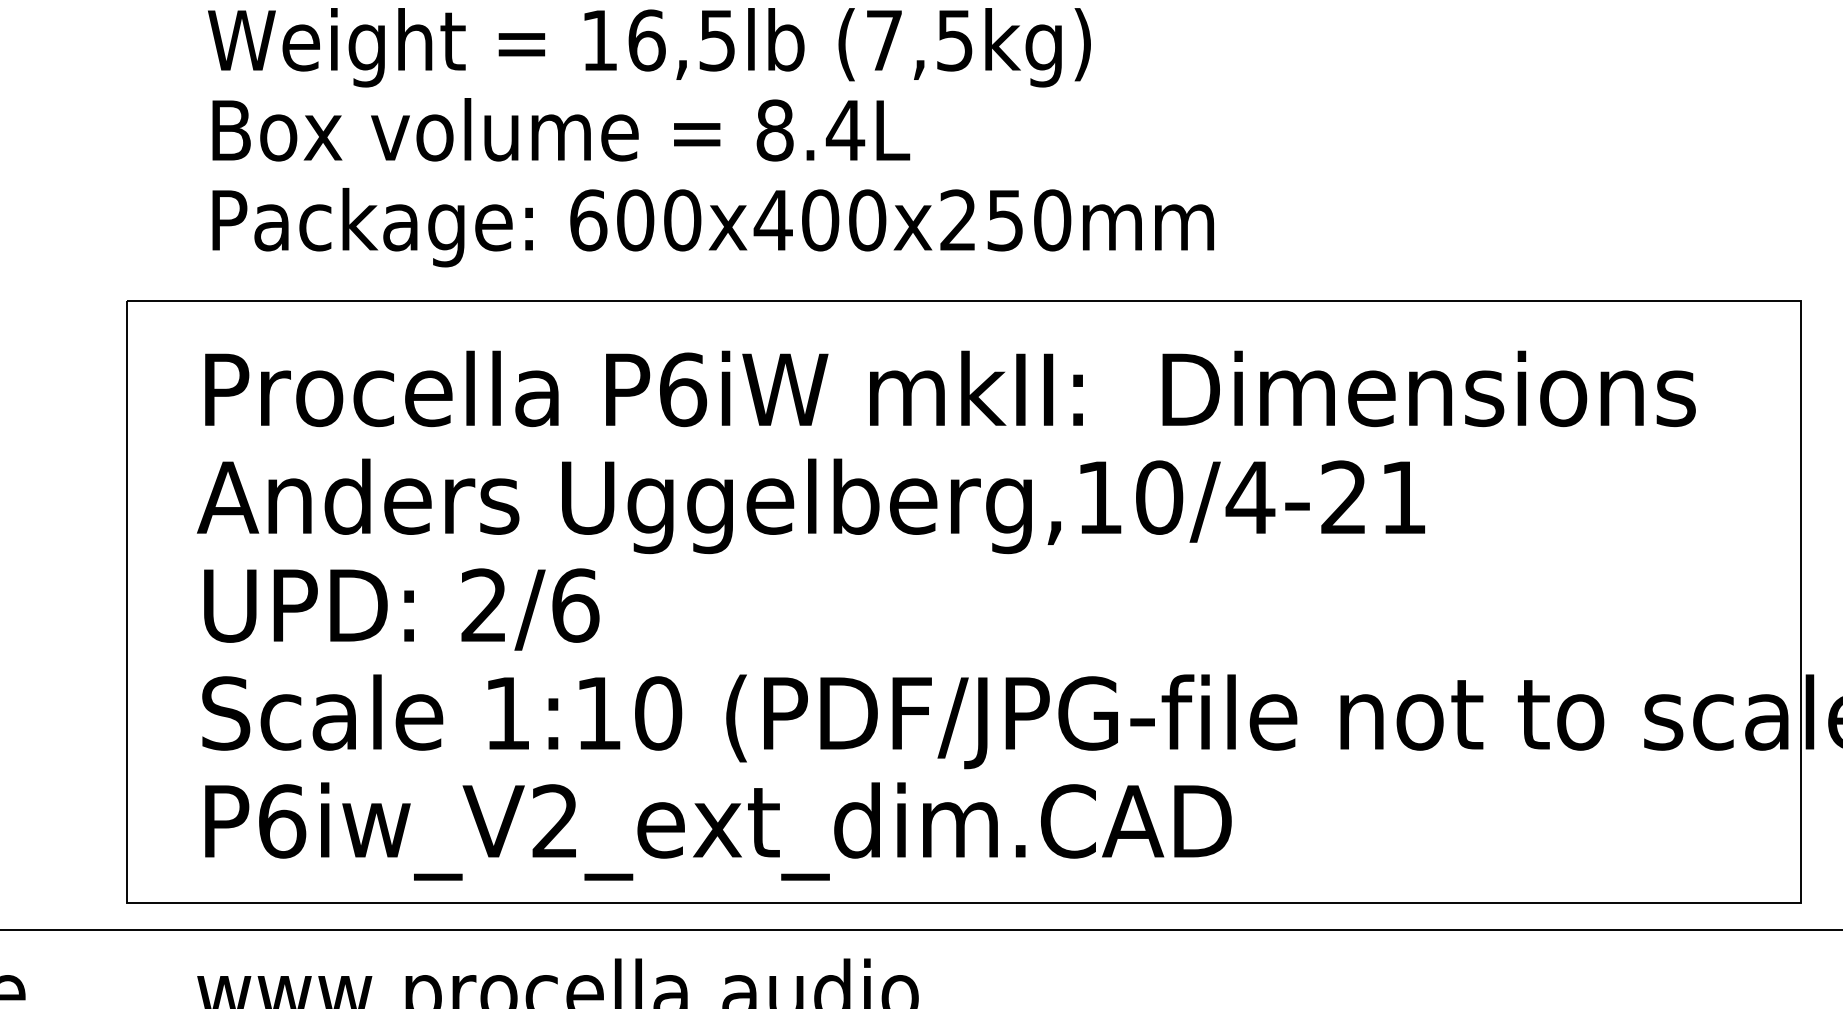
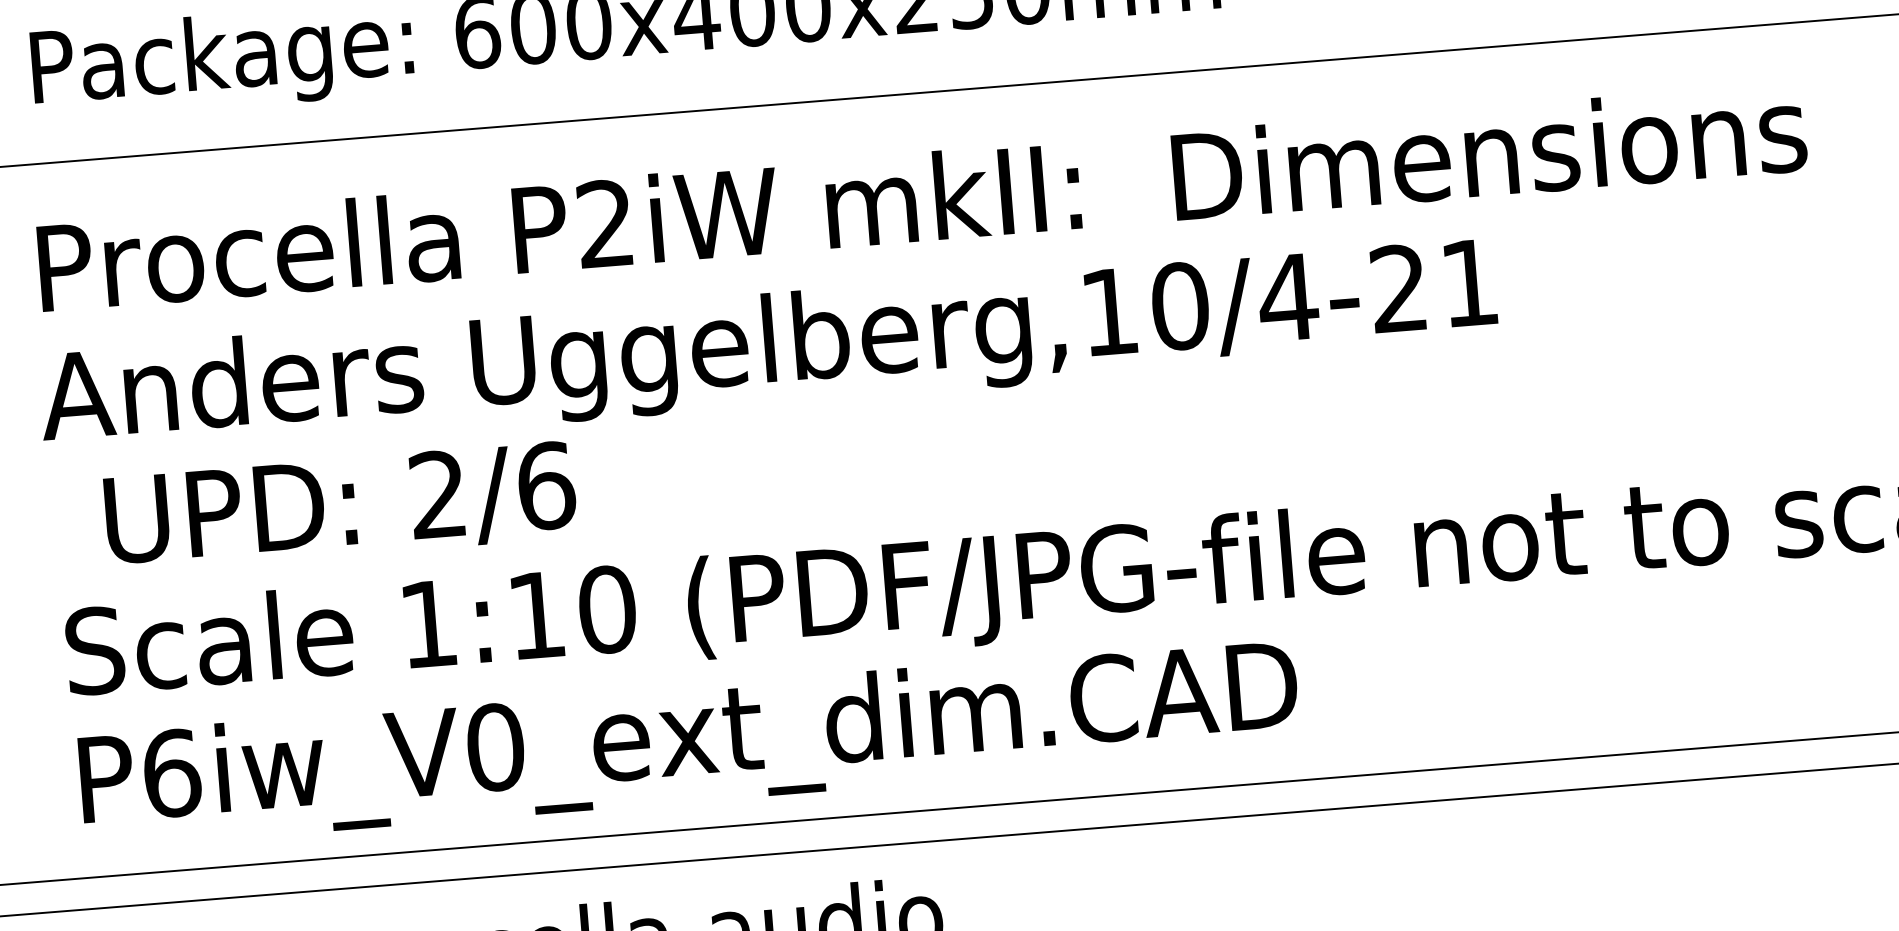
text: (683, 389) -> (606, 223), P6iW -> P2iW
text: (401, 609) -> (340, 507), moved
text: (555, 821) -> (495, 747), P6iw_V2_ext_dim.CAD -> P6iw_V0_ext_dim.CAD

